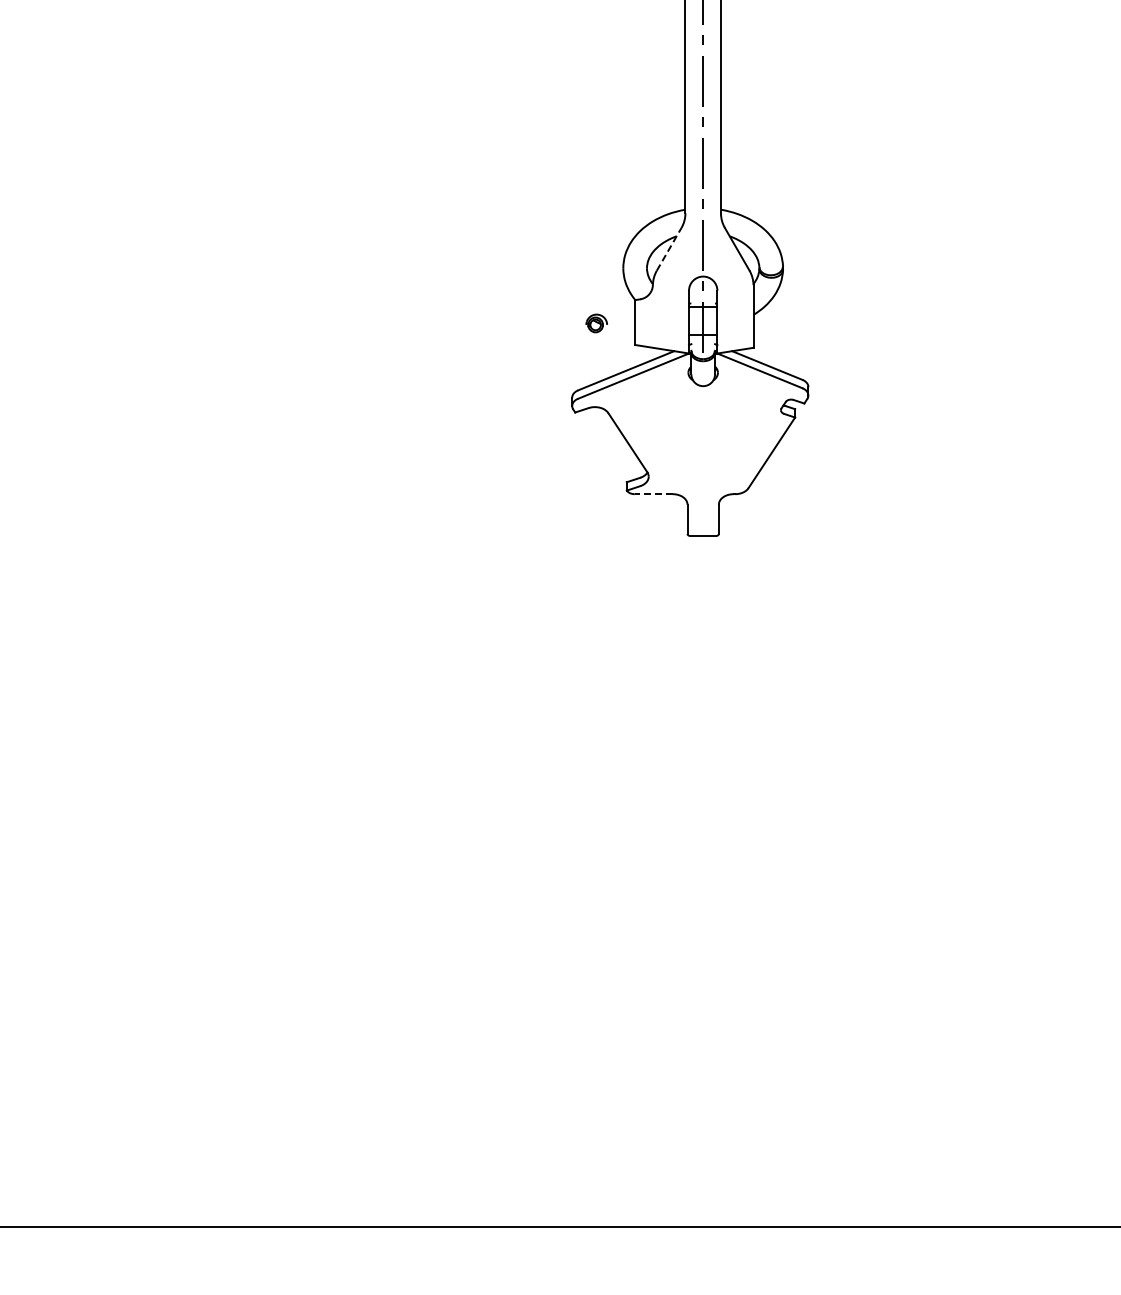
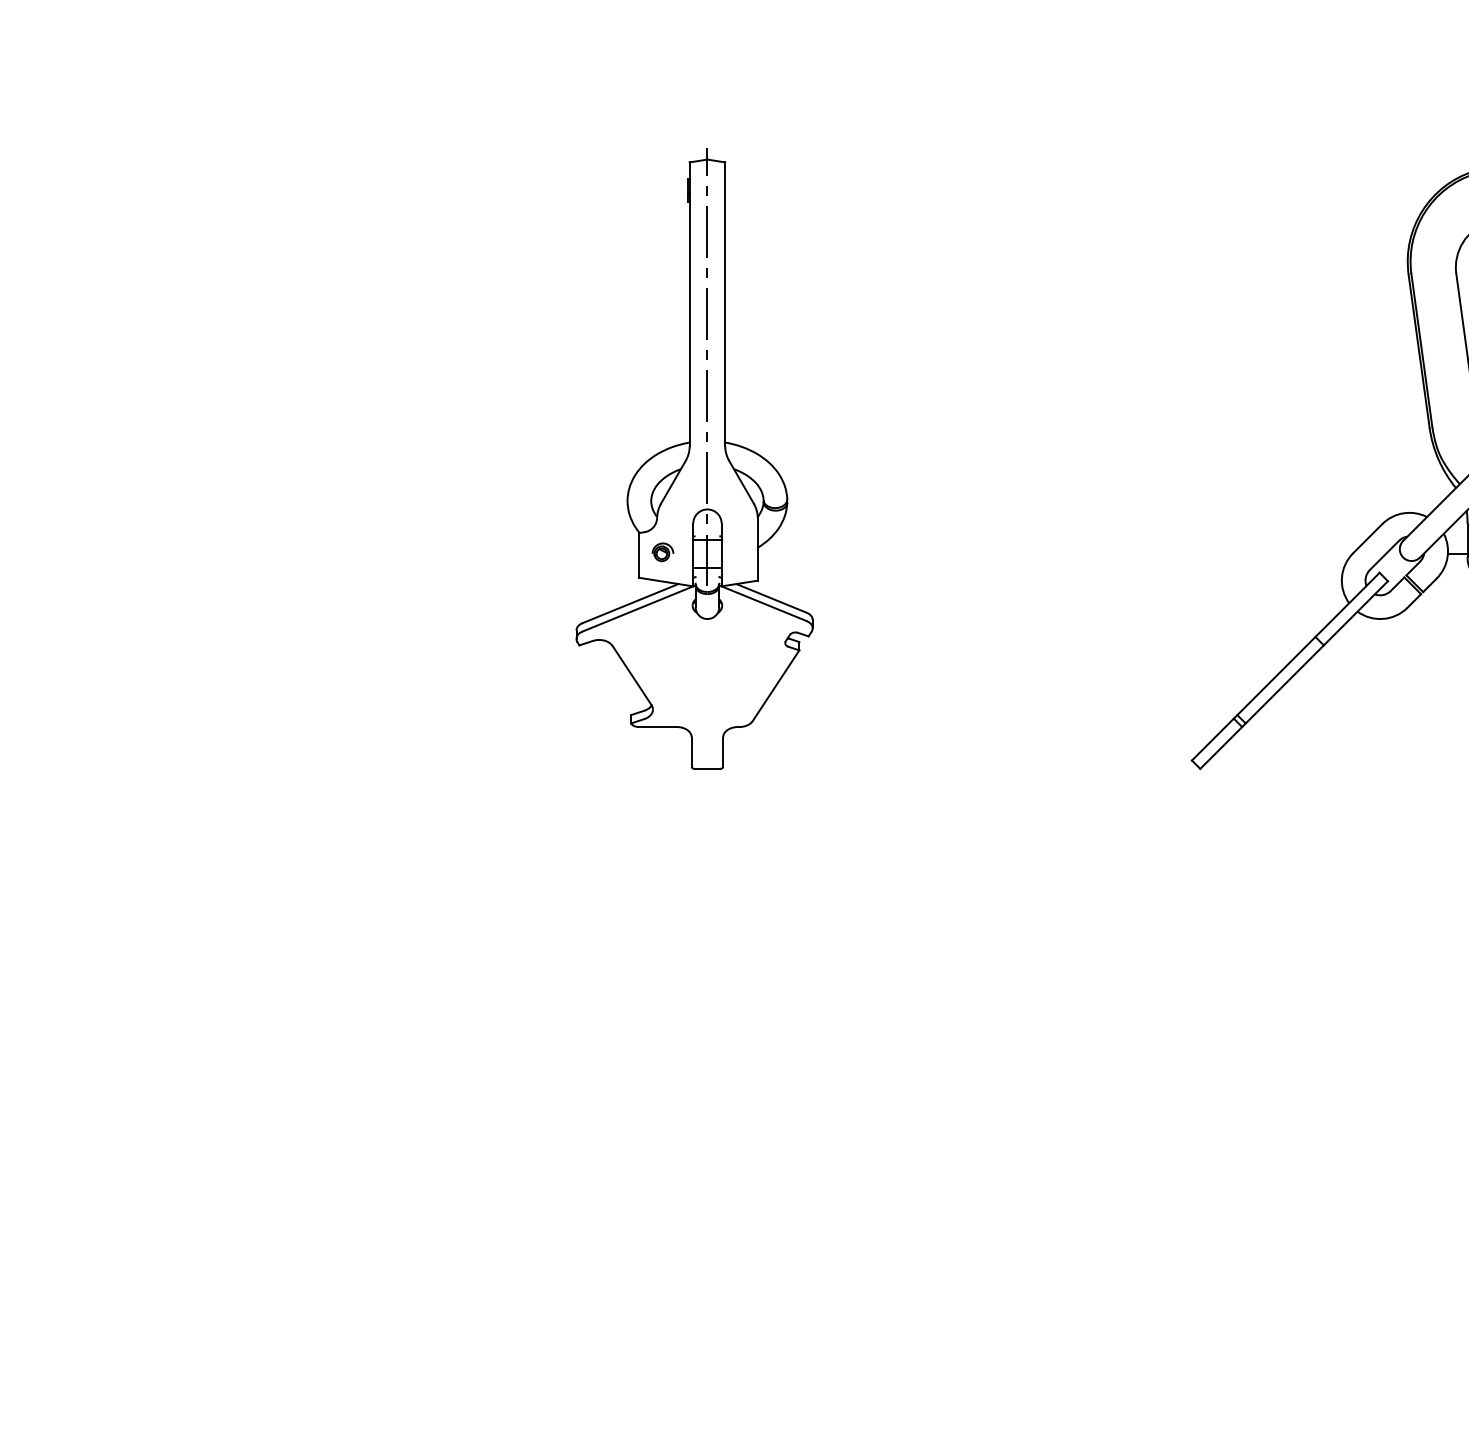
line: (669, 249) -> (673, 482), dashed -> solid
part: (596, 323) -> (662, 552), moved
line: (654, 494) -> (658, 727), dashed -> solid

